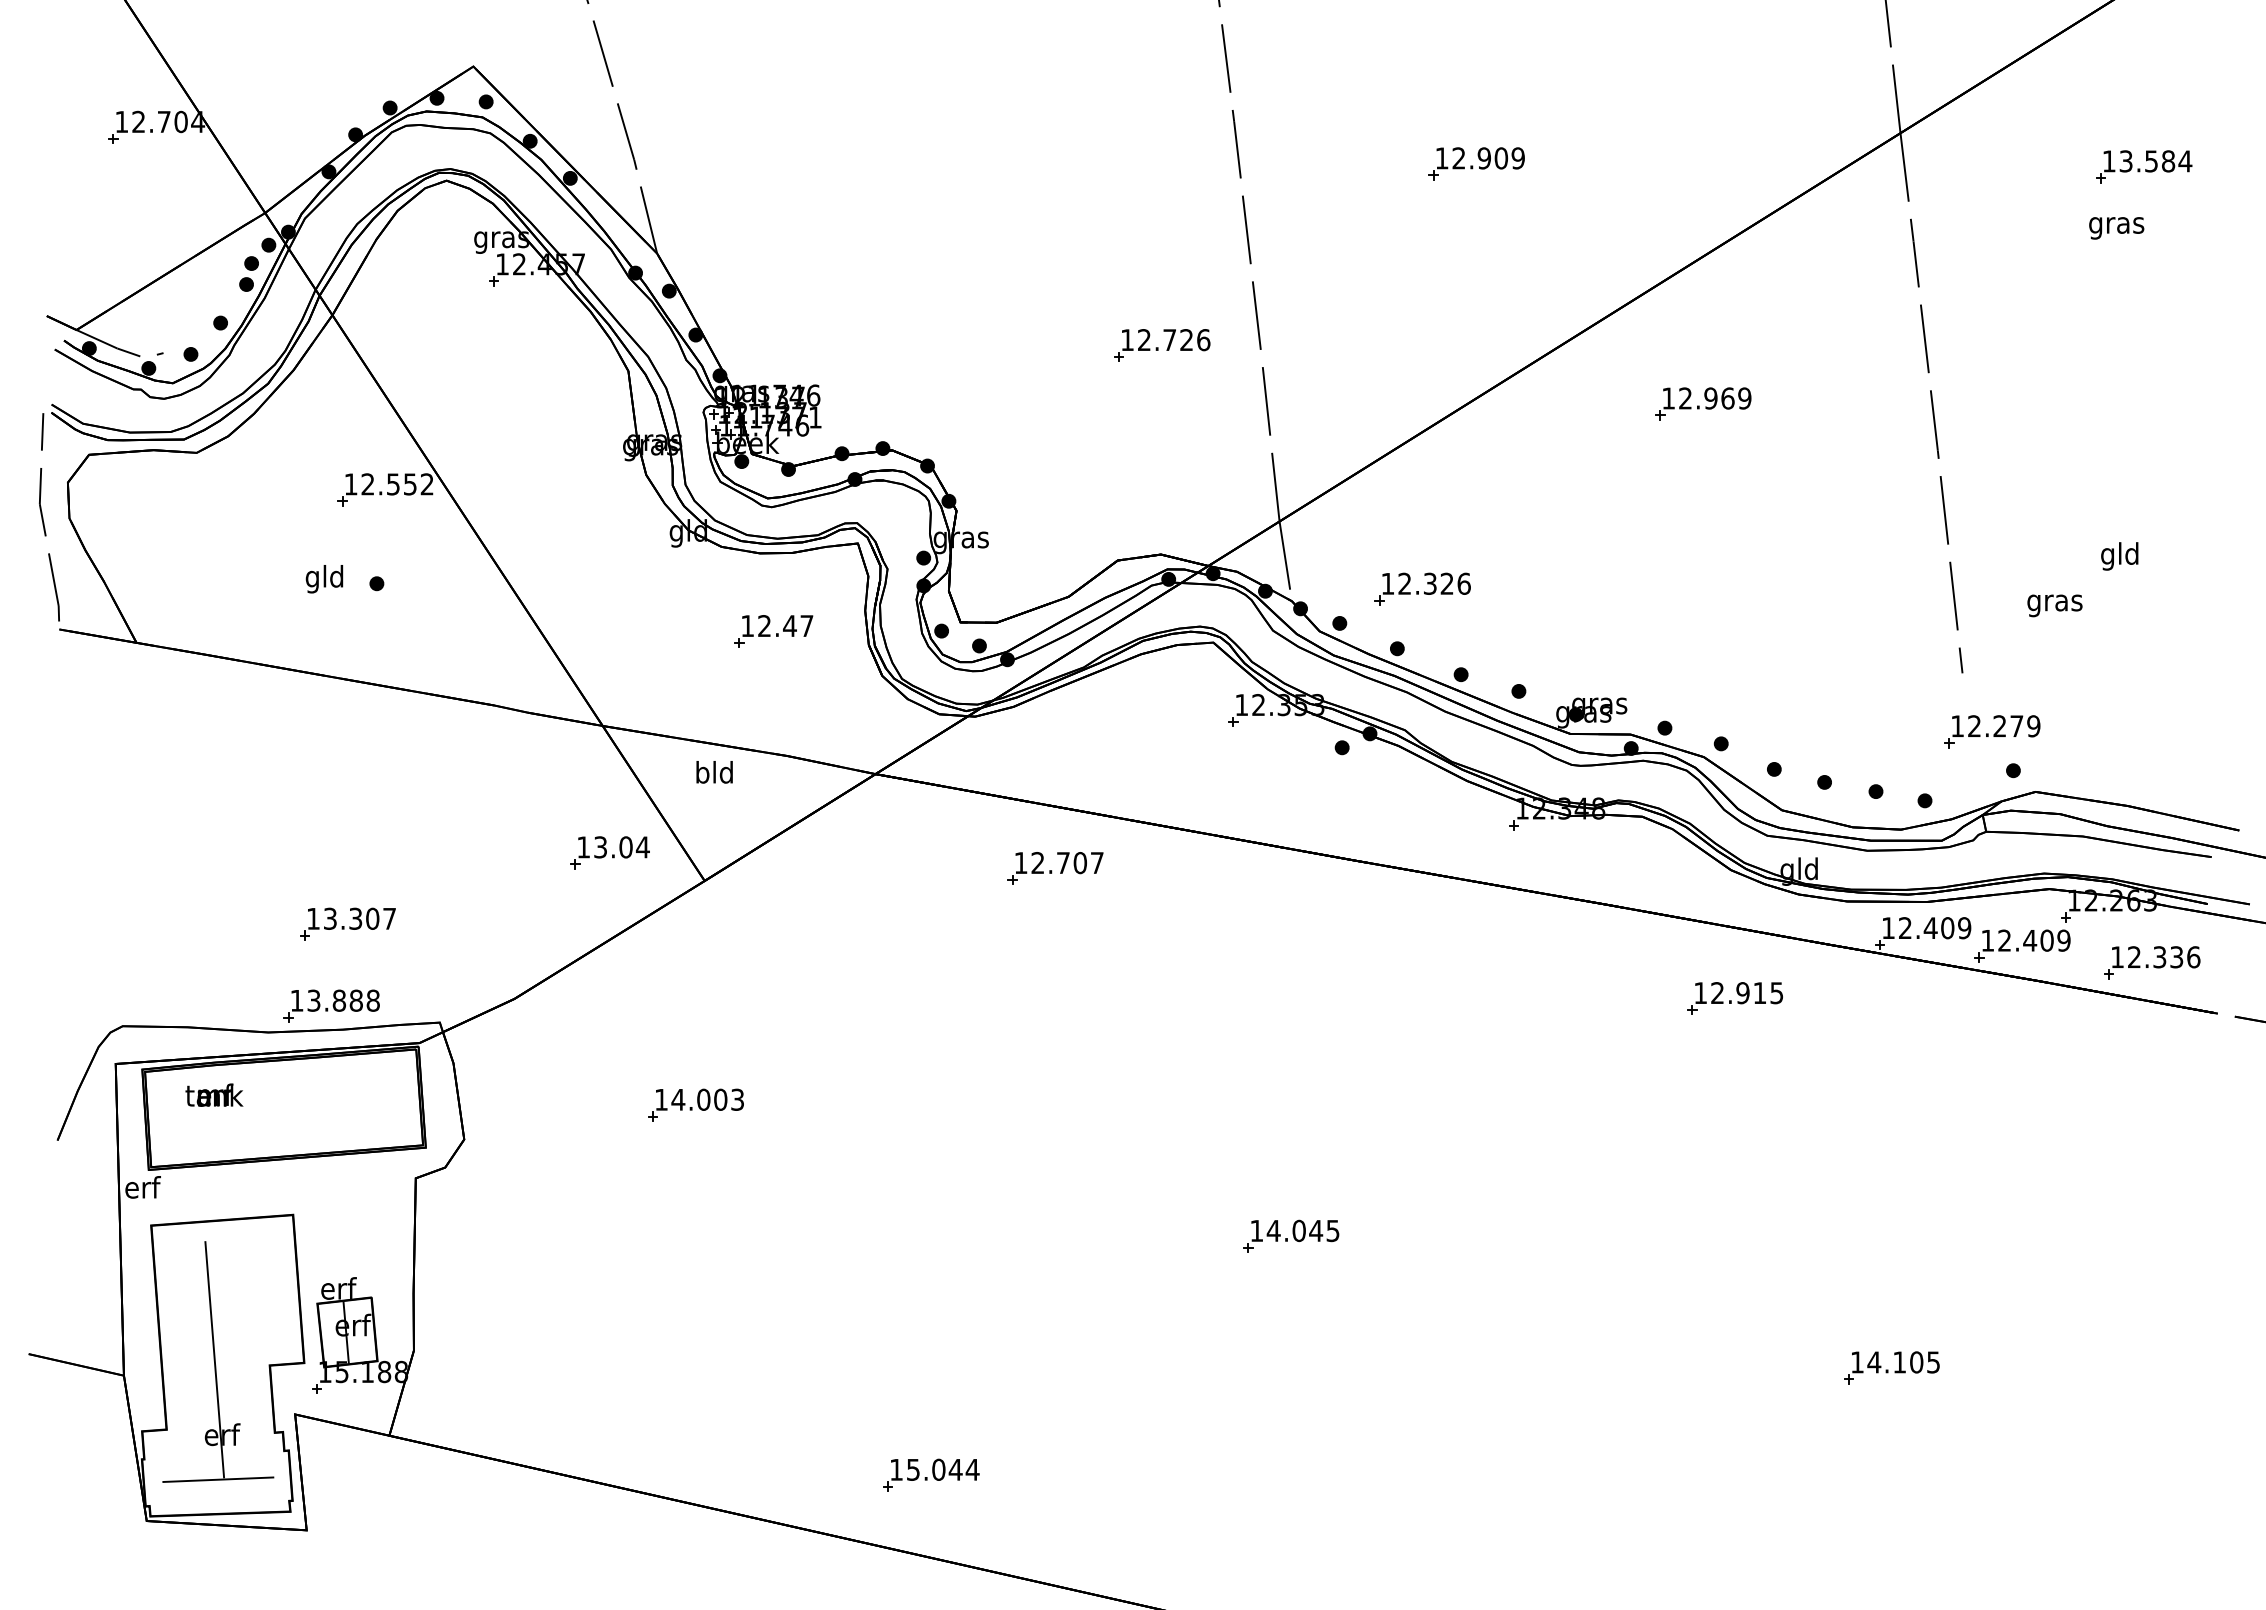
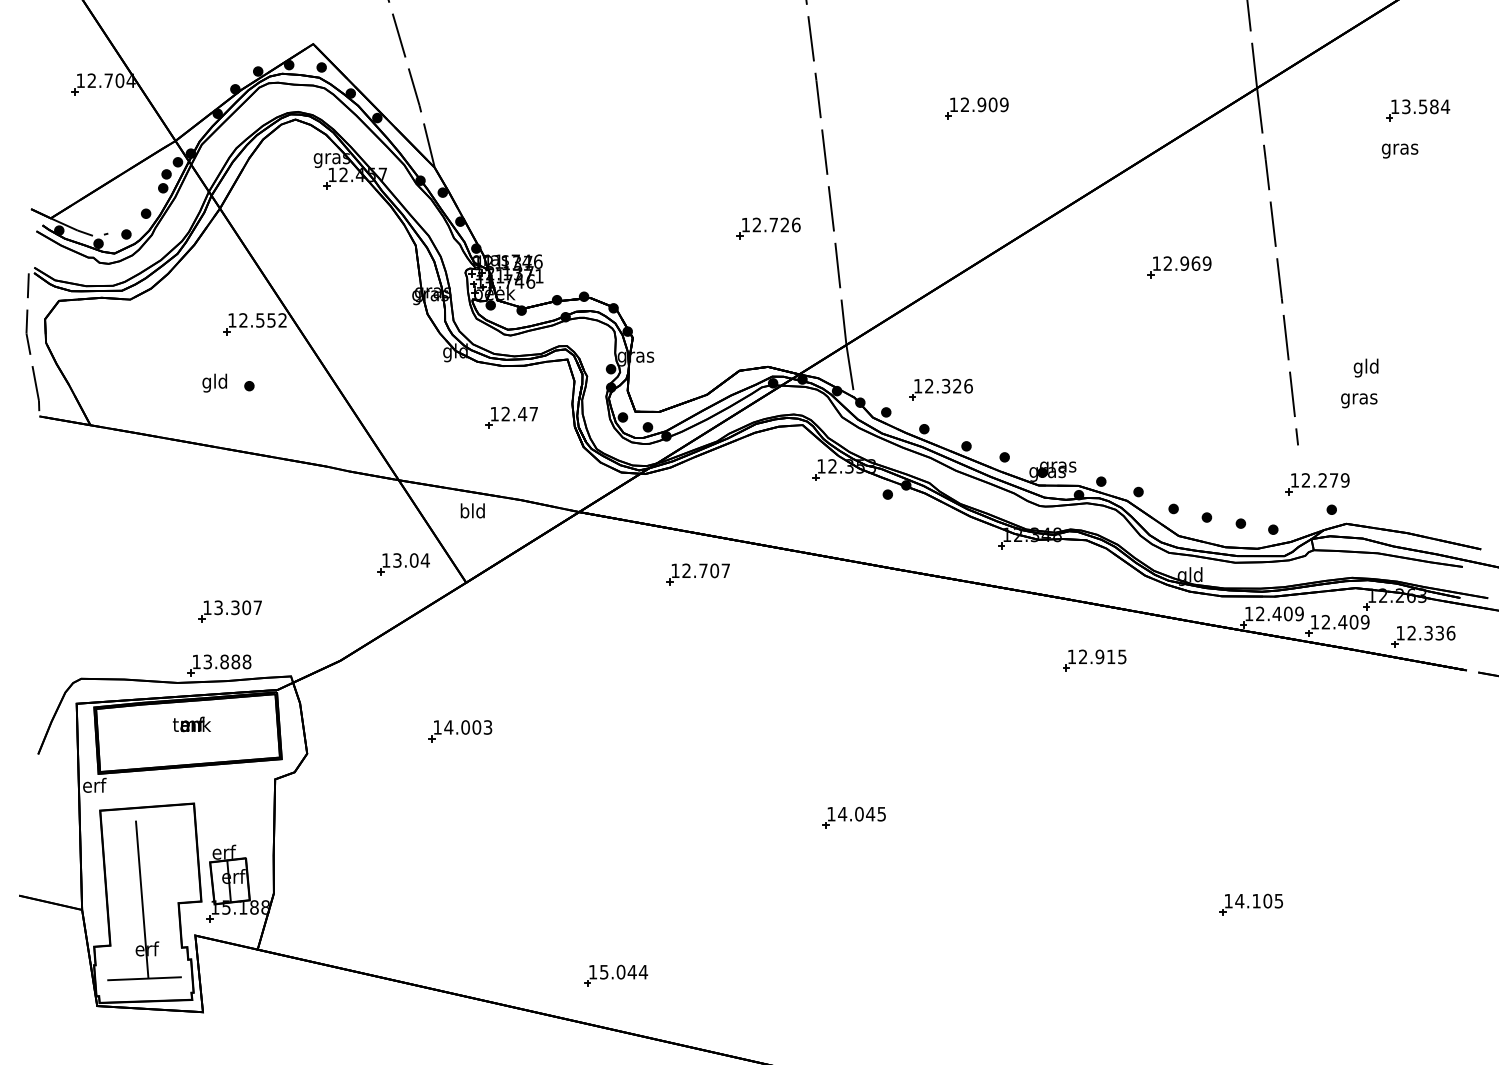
part: (1703, 404) -> (1179, 267), moved
text: (2118, 555) -> (1365, 367), moved
part: (1734, 998) -> (1094, 660), moved
text: (213, 1095) -> (191, 724), moved

